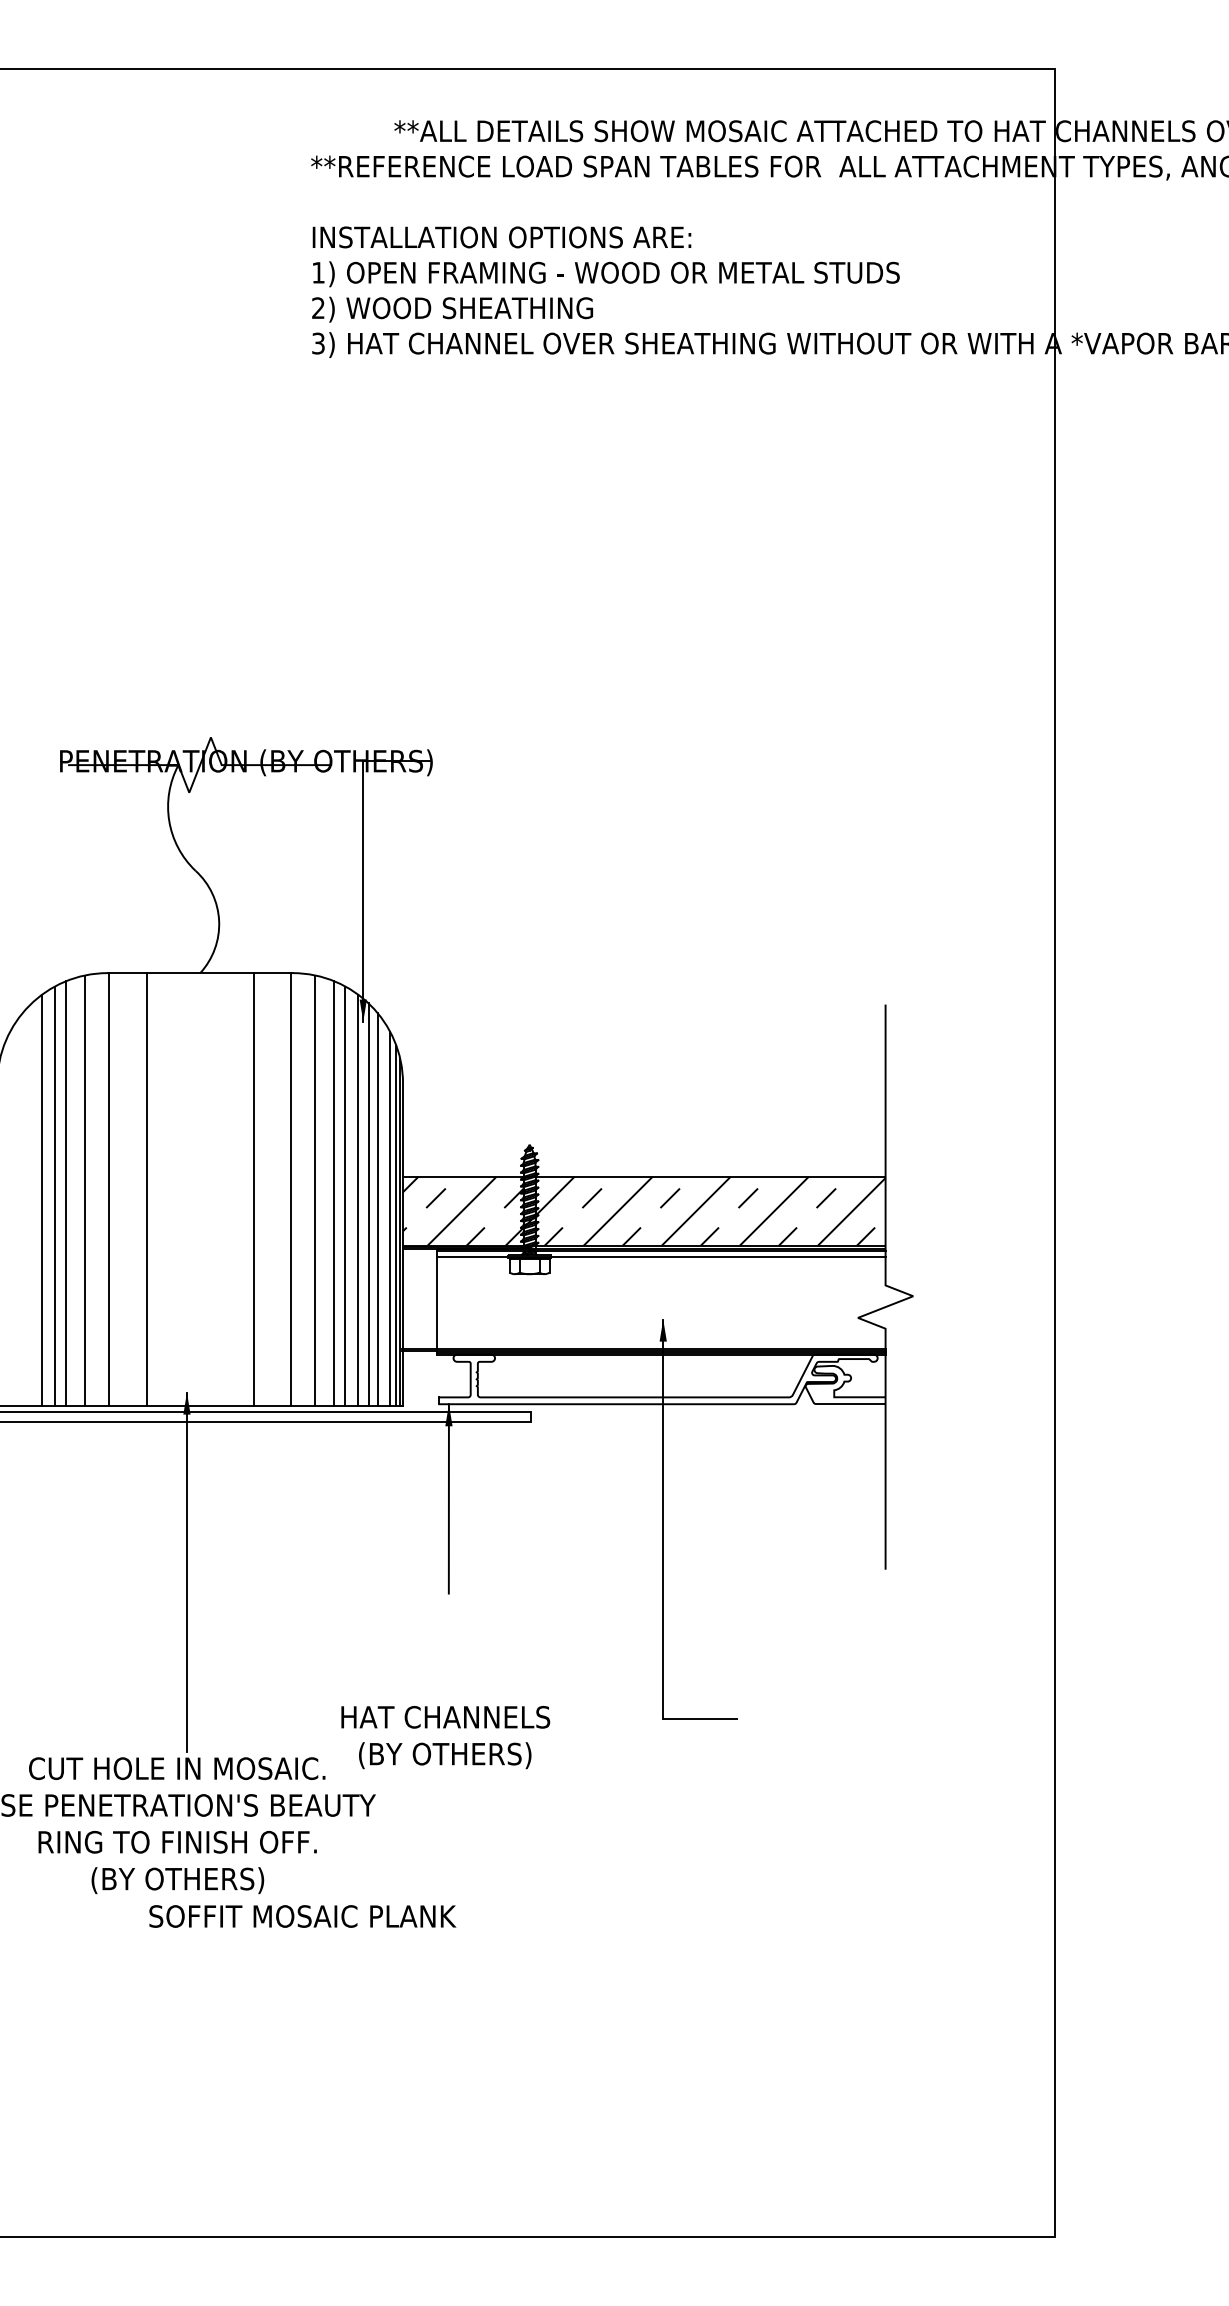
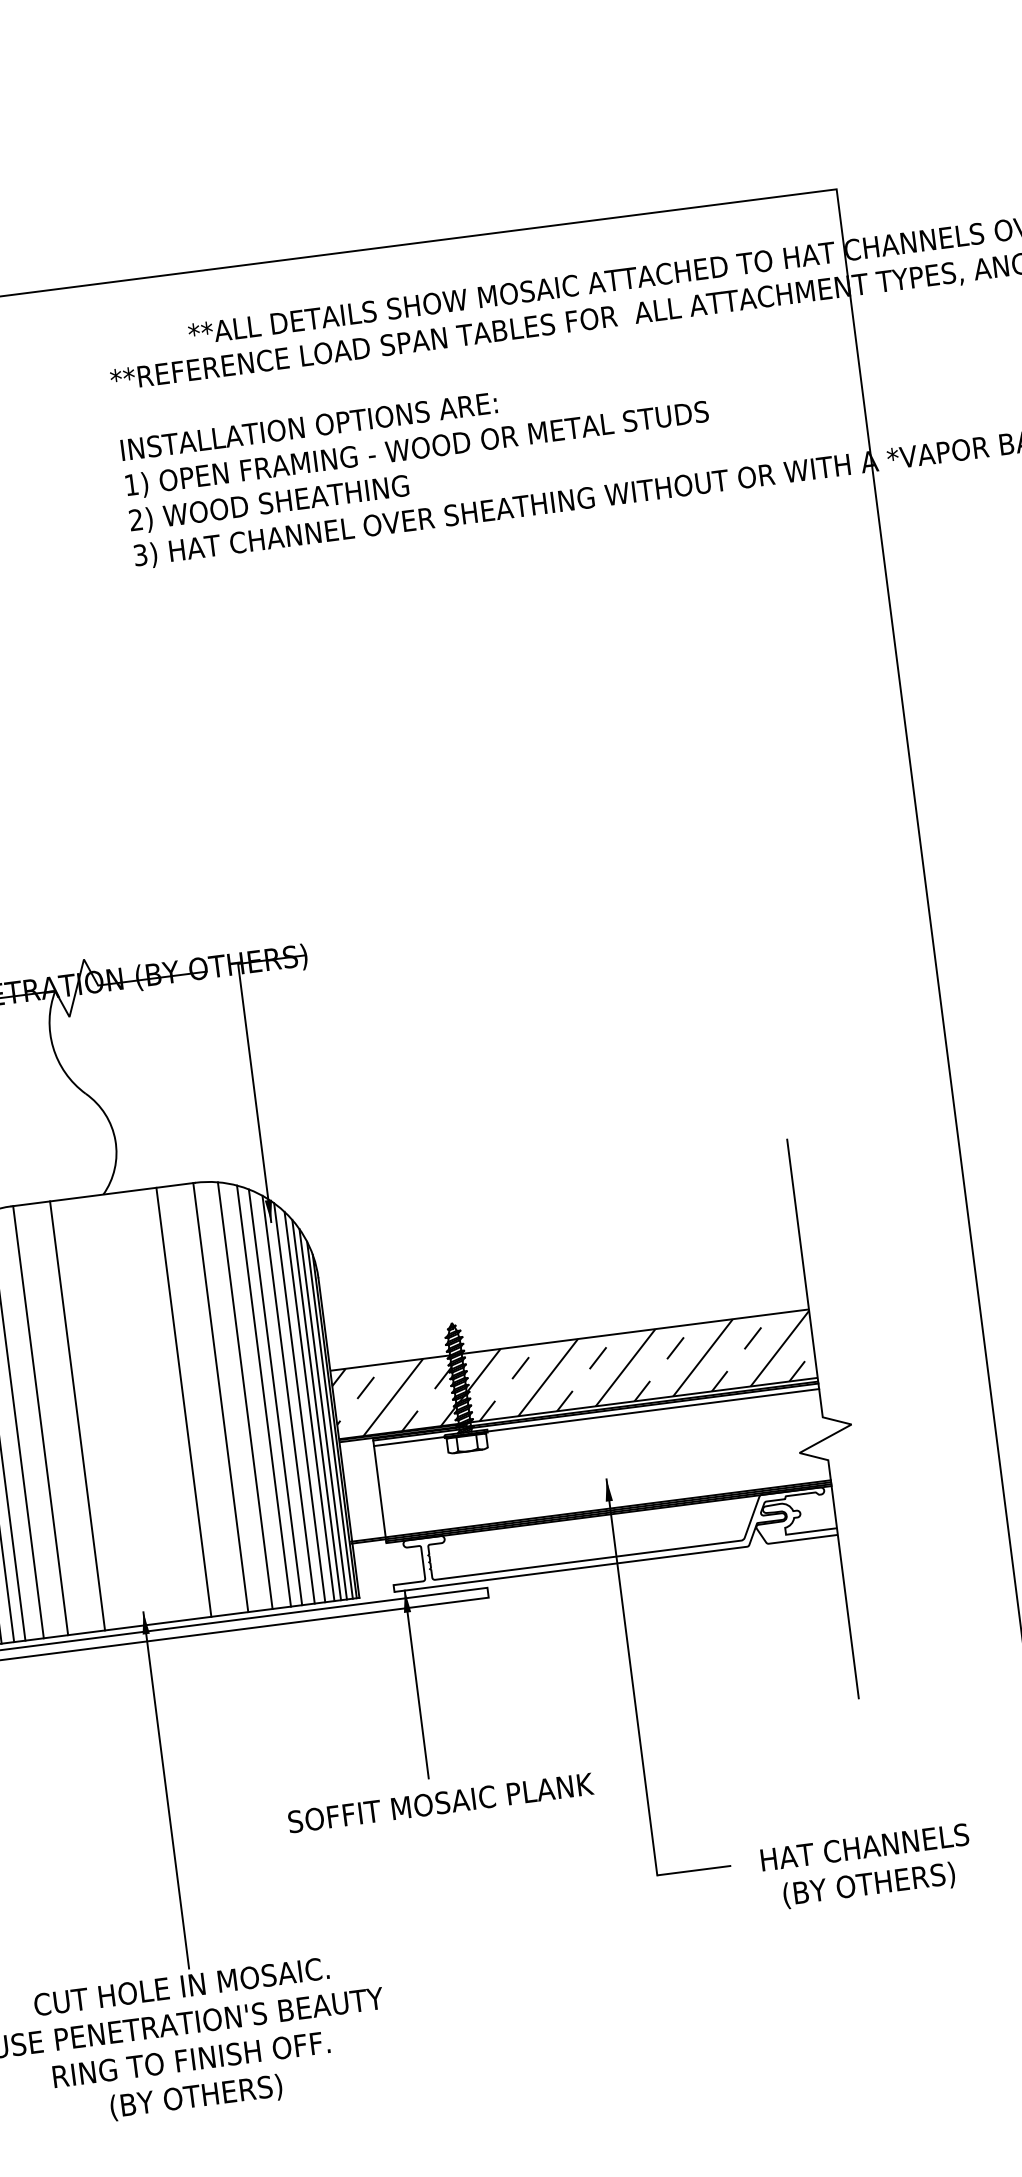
line: (384, 1213) -> (316, 1409), added
text: (445, 1737) -> (867, 1867), moved
text: (302, 1916) -> (440, 1803), moved

